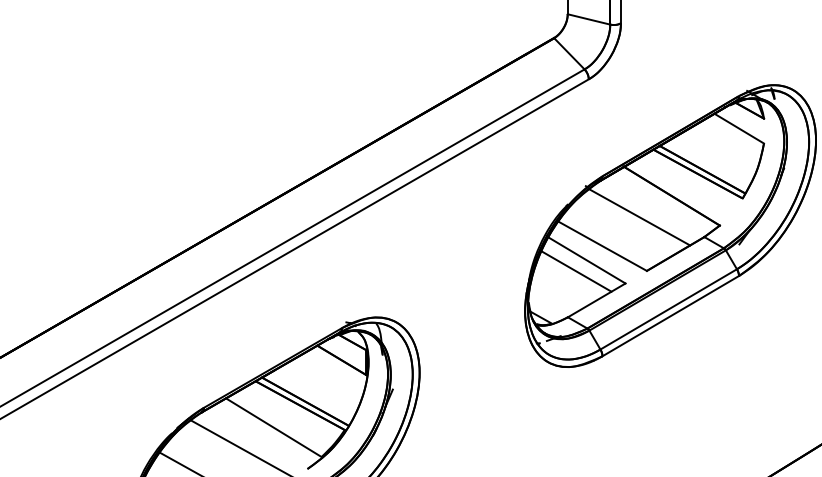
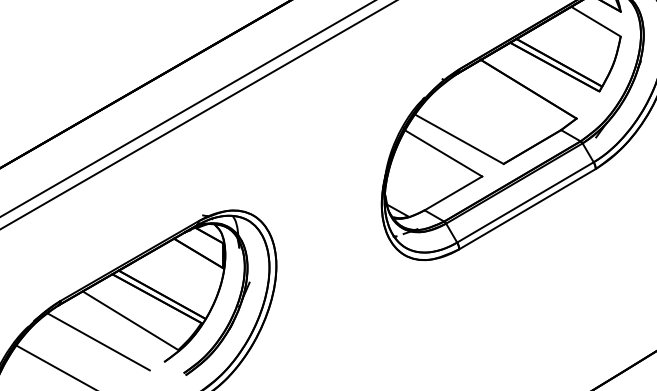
line: (639, 217) -> (496, 110), removed
line: (576, 271) -> (433, 164), removed

